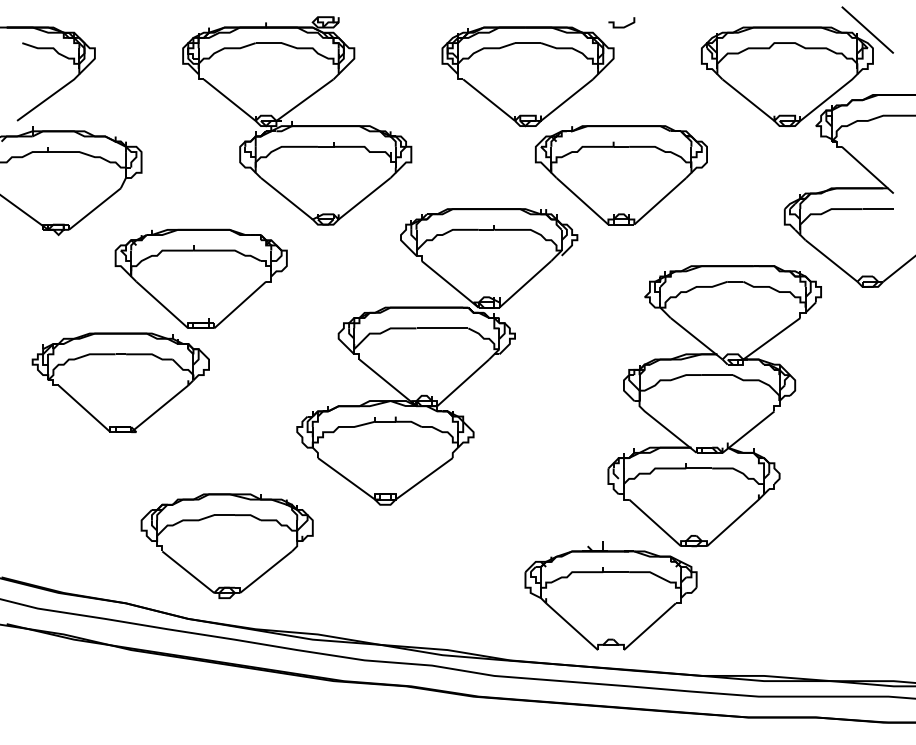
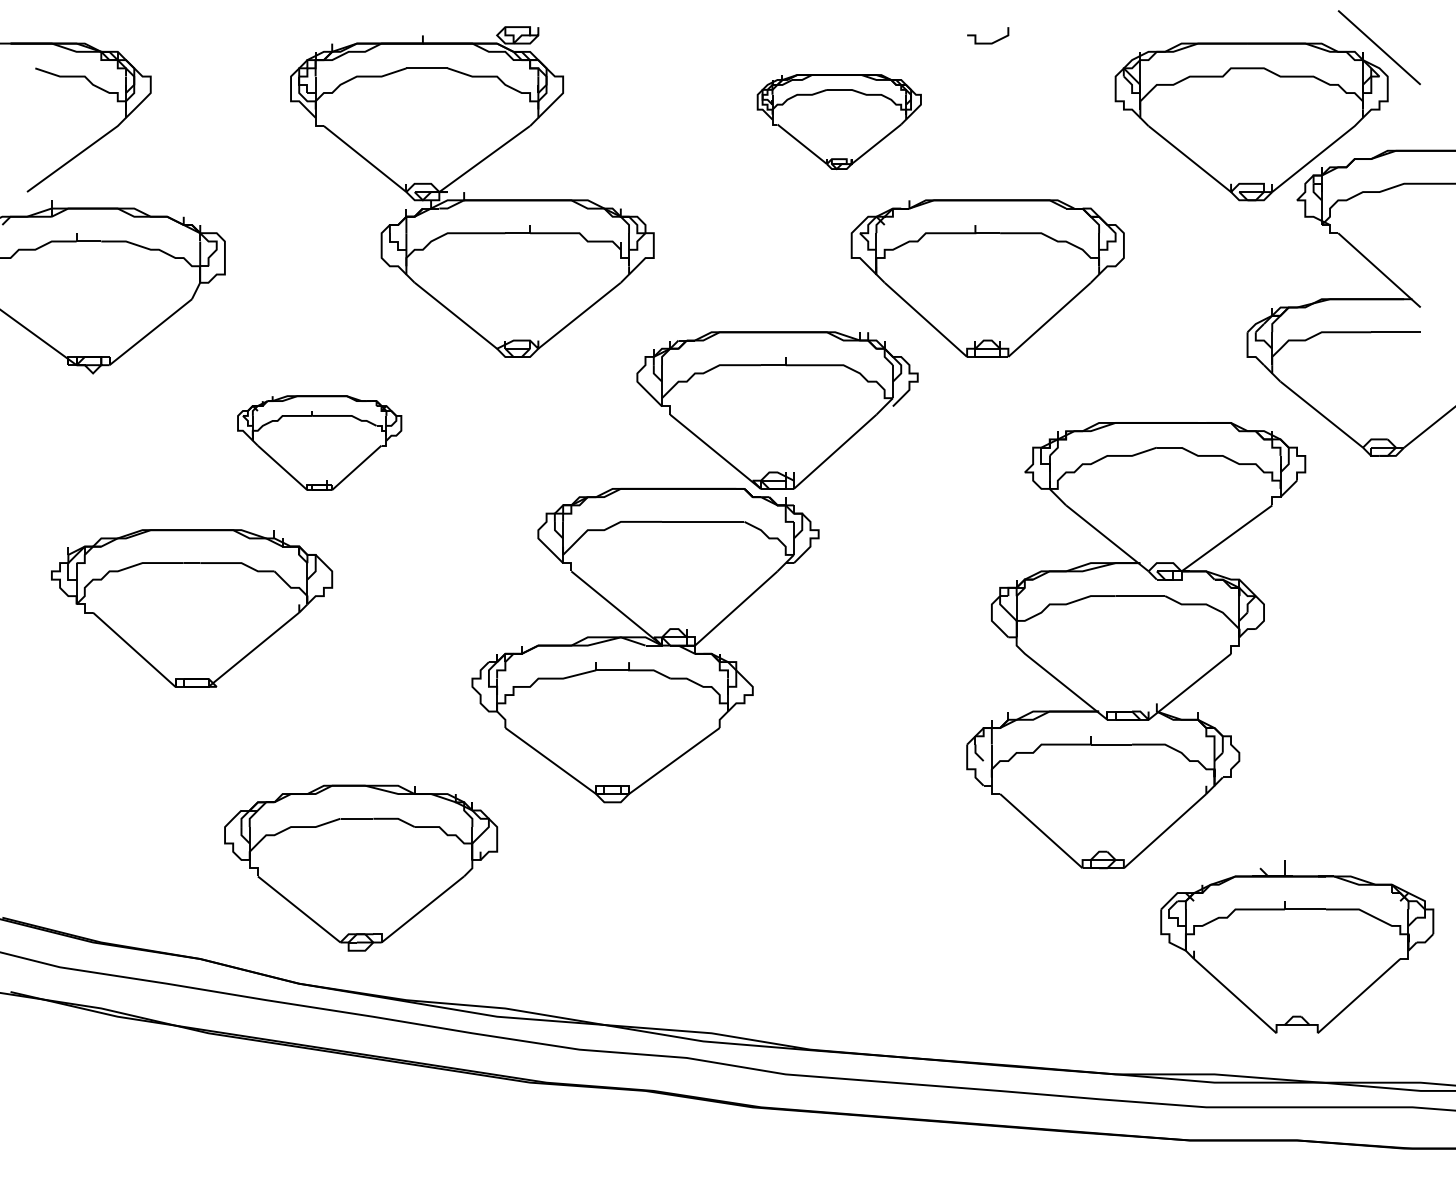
part: (527, 76) -> (838, 121), size x0.6
part: (200, 278) -> (318, 442), size x0.6
part: (610, 595) -> (1296, 946), moved

